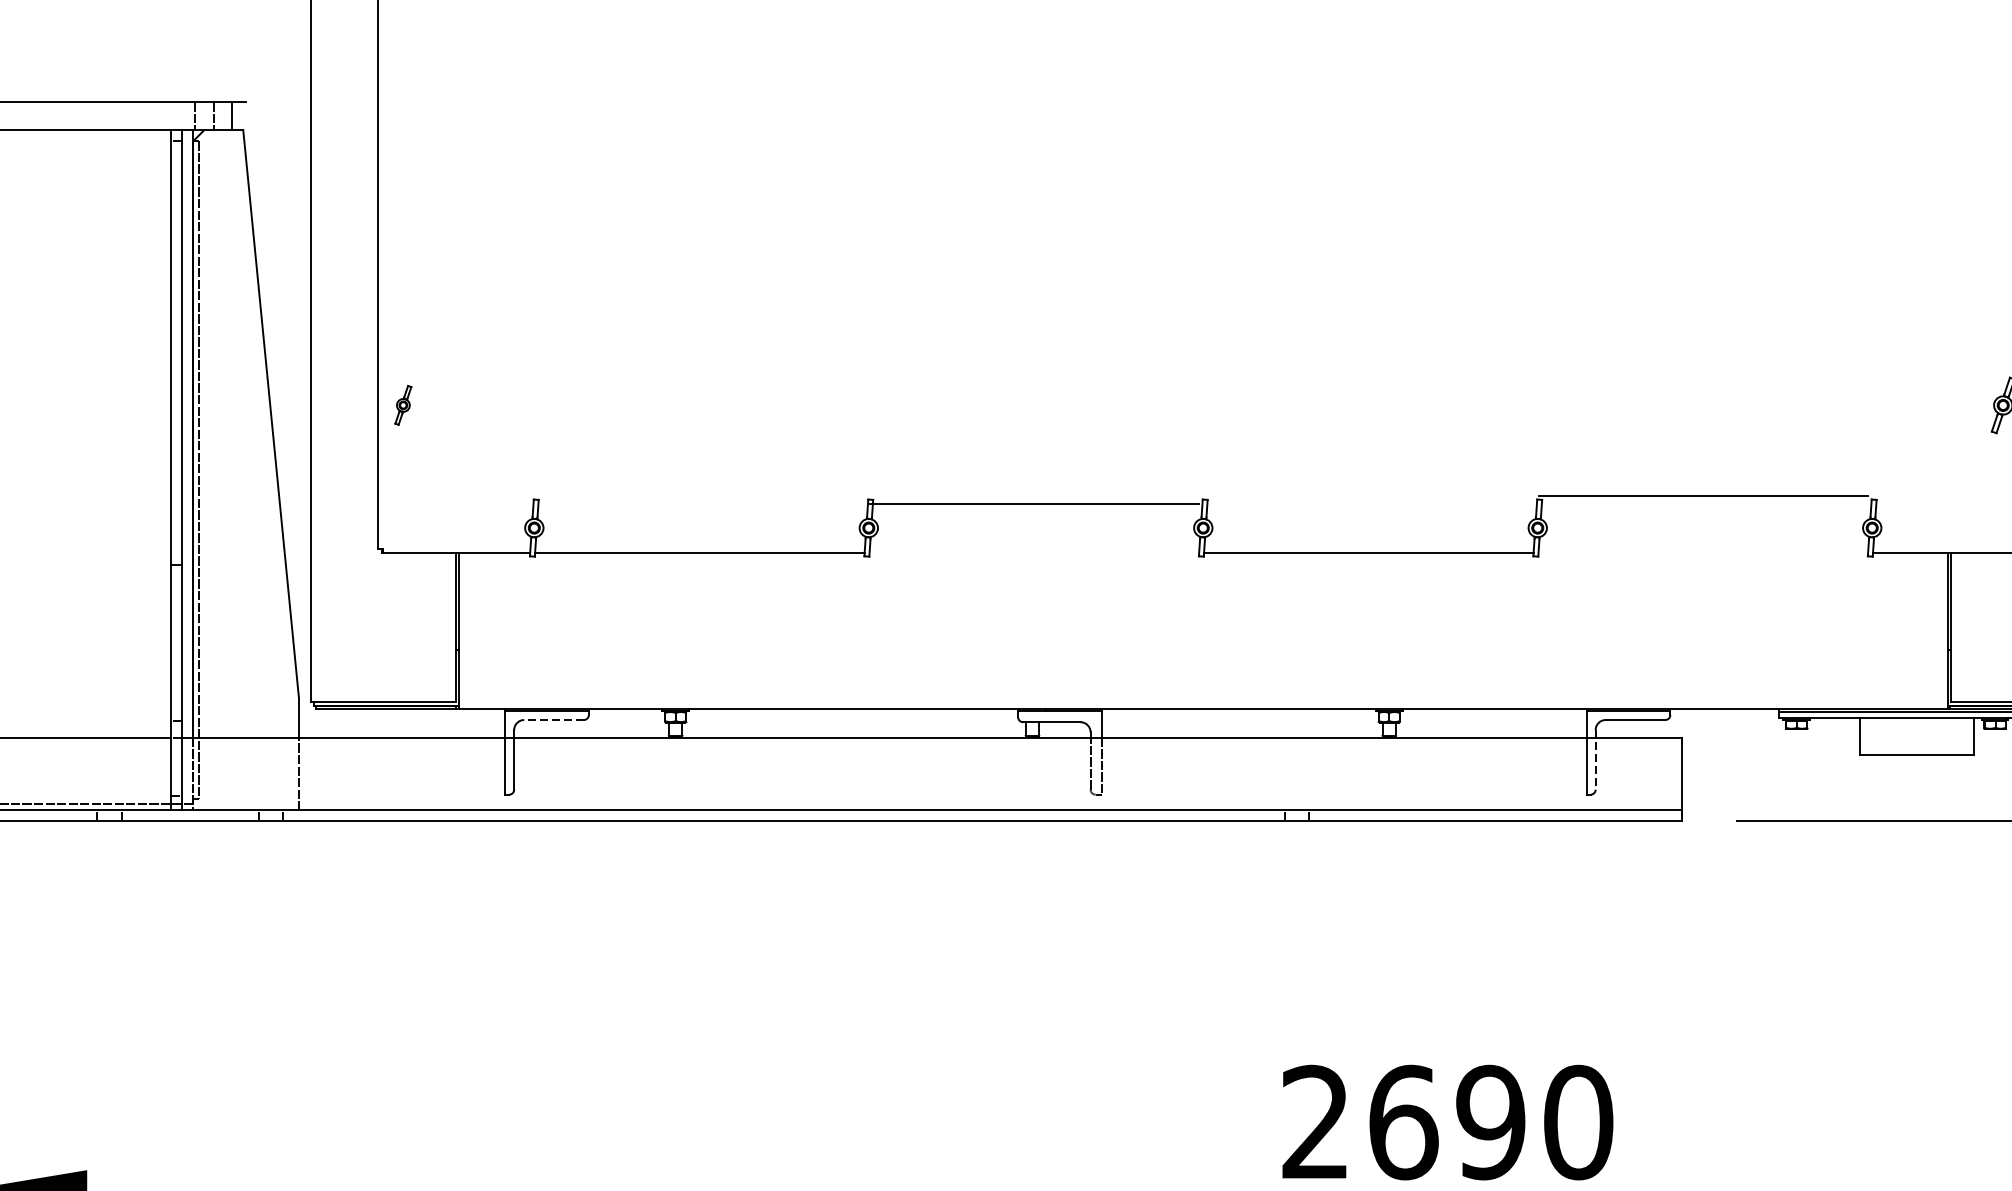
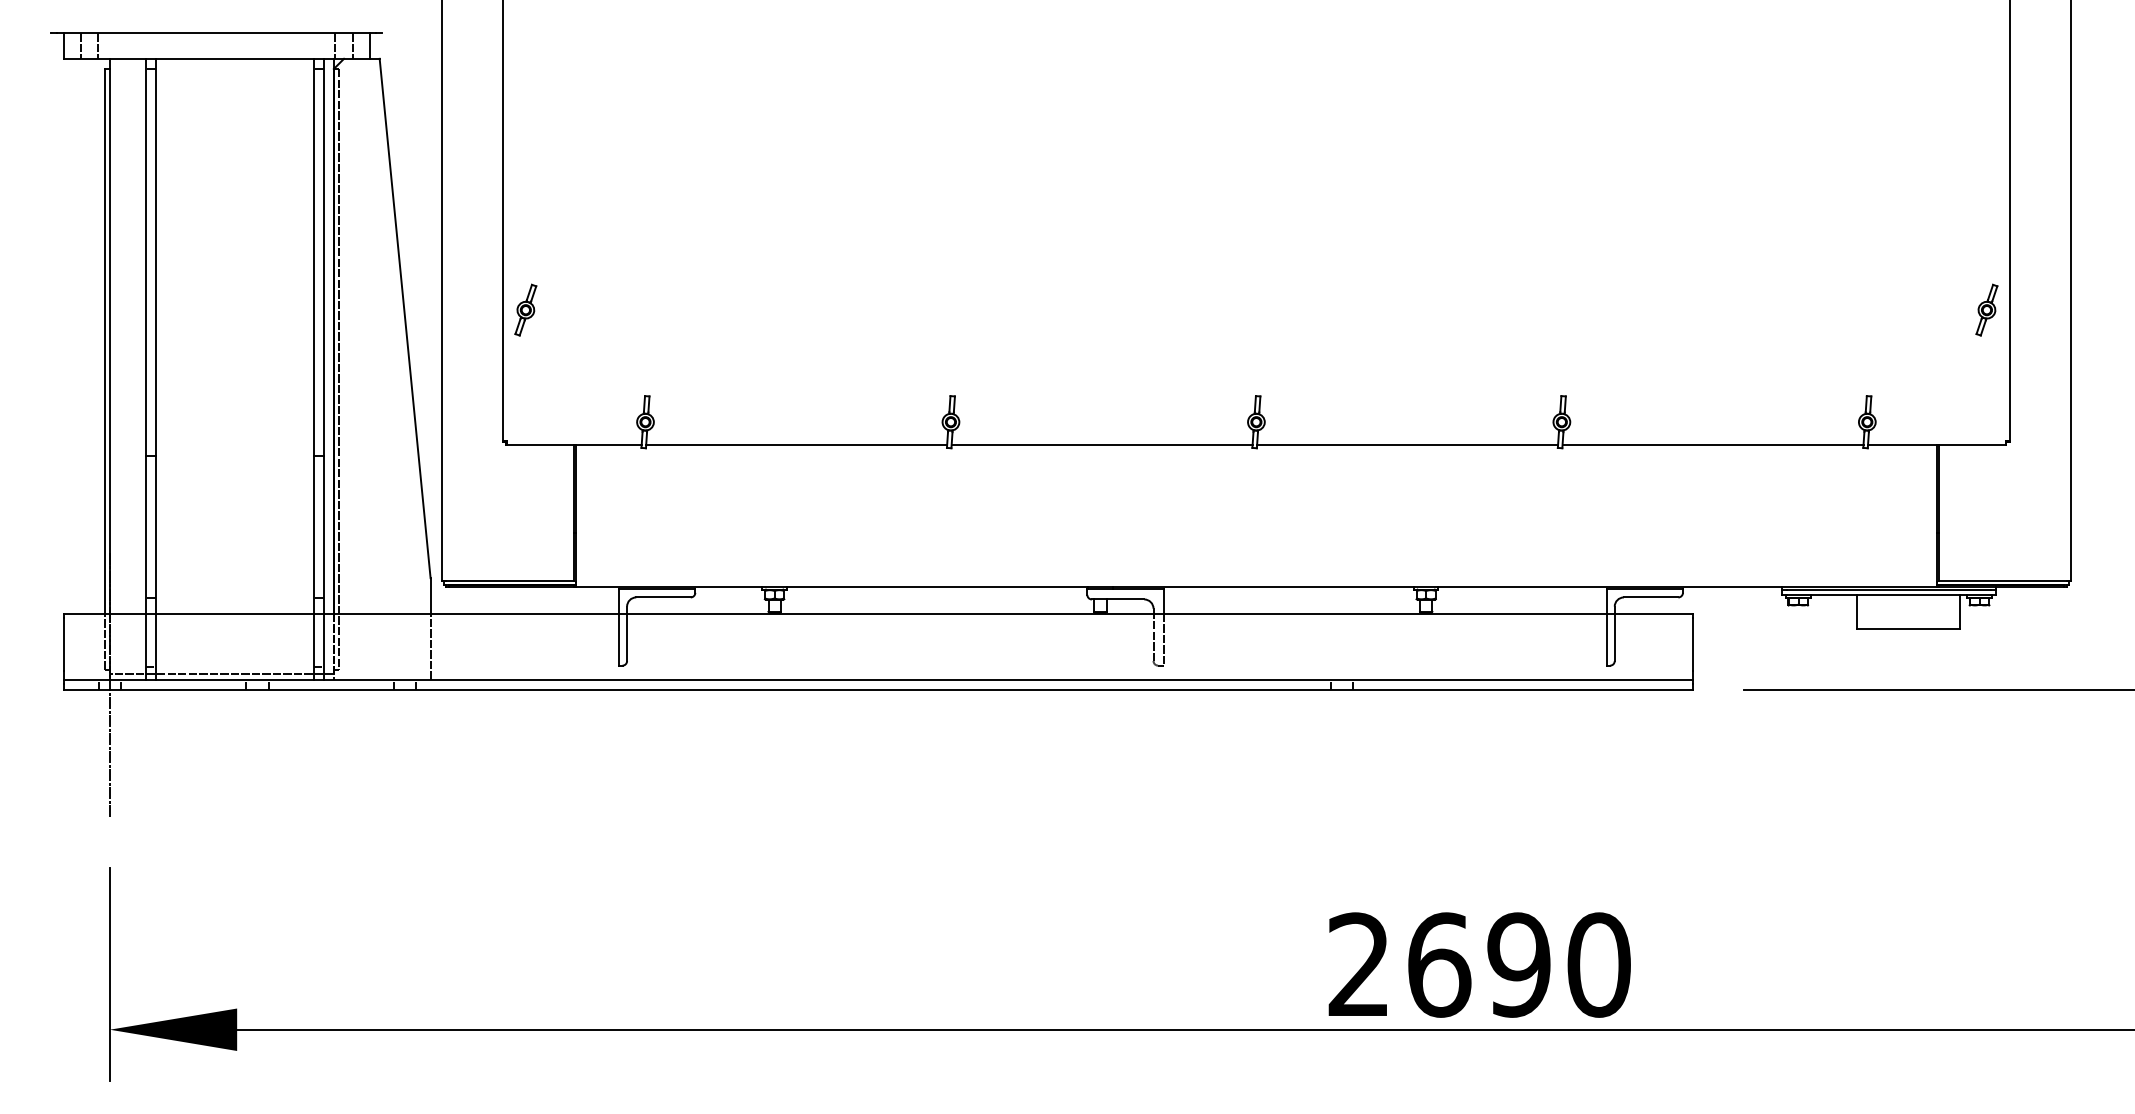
part: (402, 404) -> (525, 309), size x1.43
line: (1702, 496) -> (1712, 445), moved
line: (1033, 504) -> (1101, 445), moved
line: (554, 720) -> (663, 597), dashed -> solid
line: (1595, 760) -> (1614, 634), dashed -> solid

